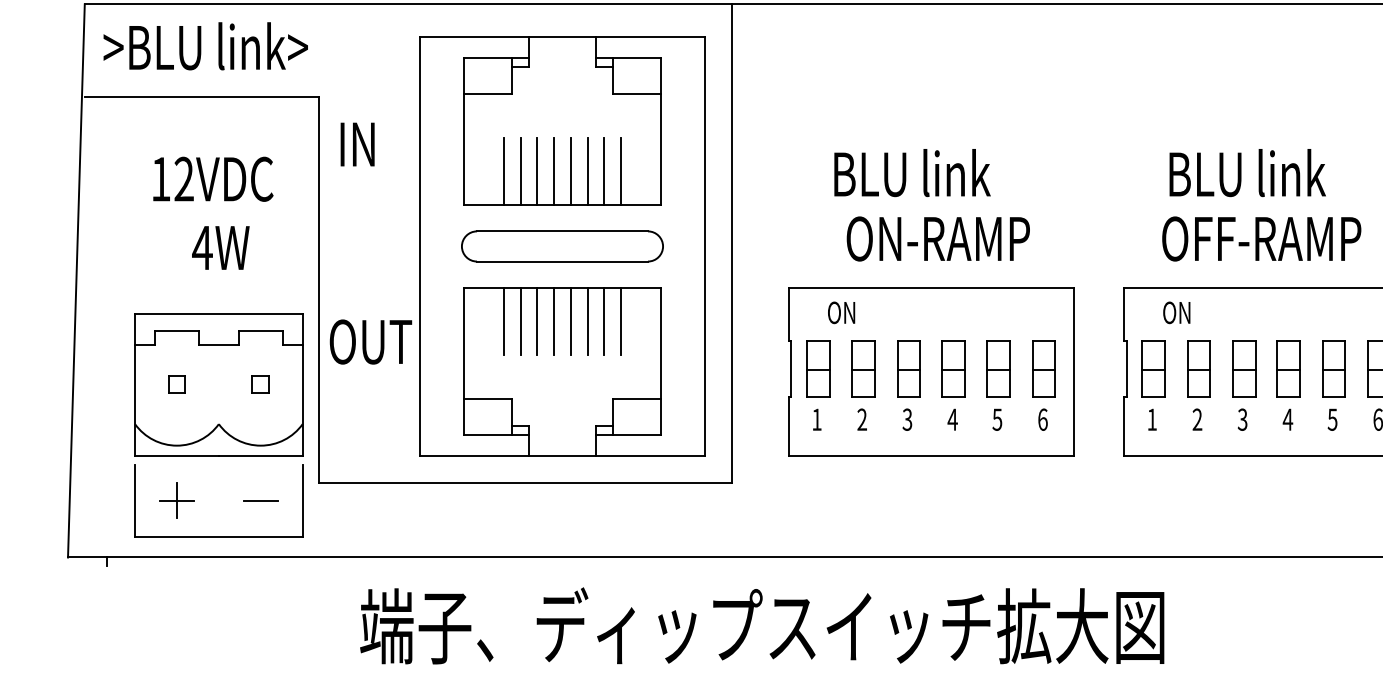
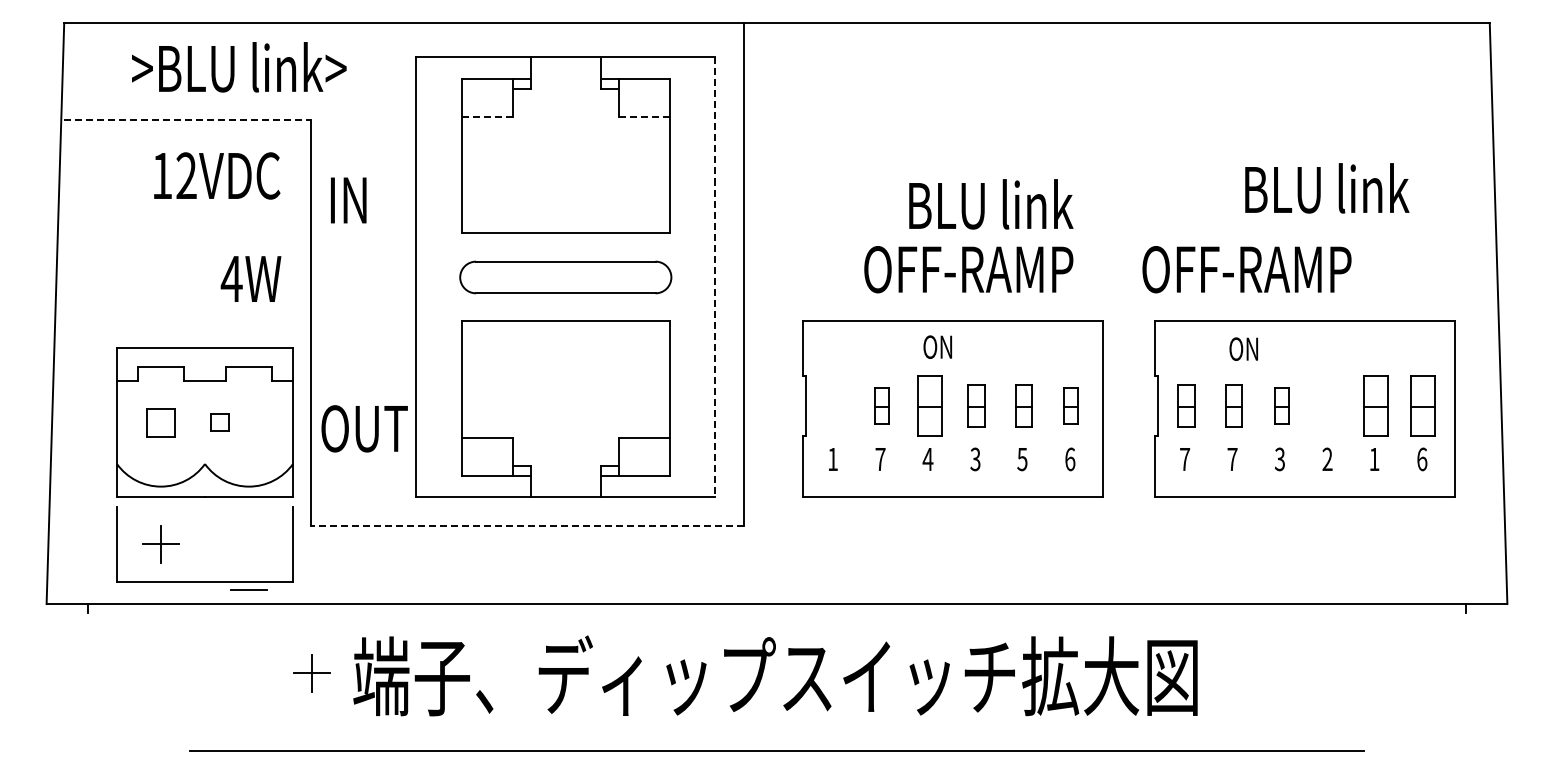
text: (206, 46) -> (239, 67), moved
line: (487, 94) -> (487, 117), solid -> dashed
line: (637, 94) -> (644, 117), solid -> dashed
line: (202, 96) -> (187, 120), solid -> dashed
text: (357, 144) -> (348, 200), moved
line: (504, 171) -> (504, 198), removed
line: (520, 171) -> (521, 198), removed
line: (537, 171) -> (539, 198), removed
line: (554, 171) -> (557, 198), removed
line: (570, 171) -> (574, 198), removed
line: (587, 171) -> (592, 198), removed
line: (604, 171) -> (609, 198), removed
line: (621, 171) -> (627, 198), removed
text: (912, 173) -> (991, 204), moved
text: (1247, 173) -> (1327, 188), moved
text: (213, 178) -> (217, 175), moved
text: (964, 238) -> (987, 269), ON-RAMP -> OFF-RAMP
text: (1261, 238) -> (1246, 269), moved
line: (705, 246) -> (715, 277), solid -> dashed
text: (220, 247) -> (250, 278), moved
text: (841, 312) -> (937, 346), moved
text: (1176, 312) -> (1243, 348), moved
line: (504, 321) -> (504, 356), removed
line: (520, 321) -> (521, 356), removed
line: (537, 321) -> (539, 356), removed
line: (554, 321) -> (557, 356), removed
line: (570, 321) -> (574, 356), removed
line: (587, 321) -> (592, 356), removed
line: (604, 321) -> (609, 356), removed
line: (621, 321) -> (627, 356), removed
text: (370, 341) -> (364, 428), moved
part: (818, 368) -> (834, 405), removed
part: (863, 368) -> (881, 405), size x0.6
part: (952, 368) -> (975, 405), size x0.7
part: (998, 368) -> (1023, 405), size x0.7
part: (1043, 368) -> (1070, 405), size x0.6
part: (1153, 368) -> (1186, 405), size x0.7
part: (1198, 368) -> (1233, 405), size x0.7
part: (1244, 368) -> (1281, 405), size x0.6
part: (1287, 368) -> (1327, 405), removed
part: (176, 384) -> (160, 422), size x1.6
part: (260, 384) -> (219, 422), moved
text: (862, 418) -> (880, 458), 2 -> 7
text: (1197, 418) -> (1232, 458), 2 -> 7
text: (1287, 418) -> (1327, 458), 4 -> 2
text: (906, 419) -> (927, 459), 3 -> 4
text: (952, 419) -> (975, 459), 4 -> 3
text: (1152, 419) -> (1185, 459), 1 -> 7
text: (1332, 419) -> (1374, 459), 5 -> 1
line: (525, 482) -> (526, 525), solid -> dashed
line: (260, 499) -> (248, 589), moved
part: (320, 623) -> (311, 673), added

